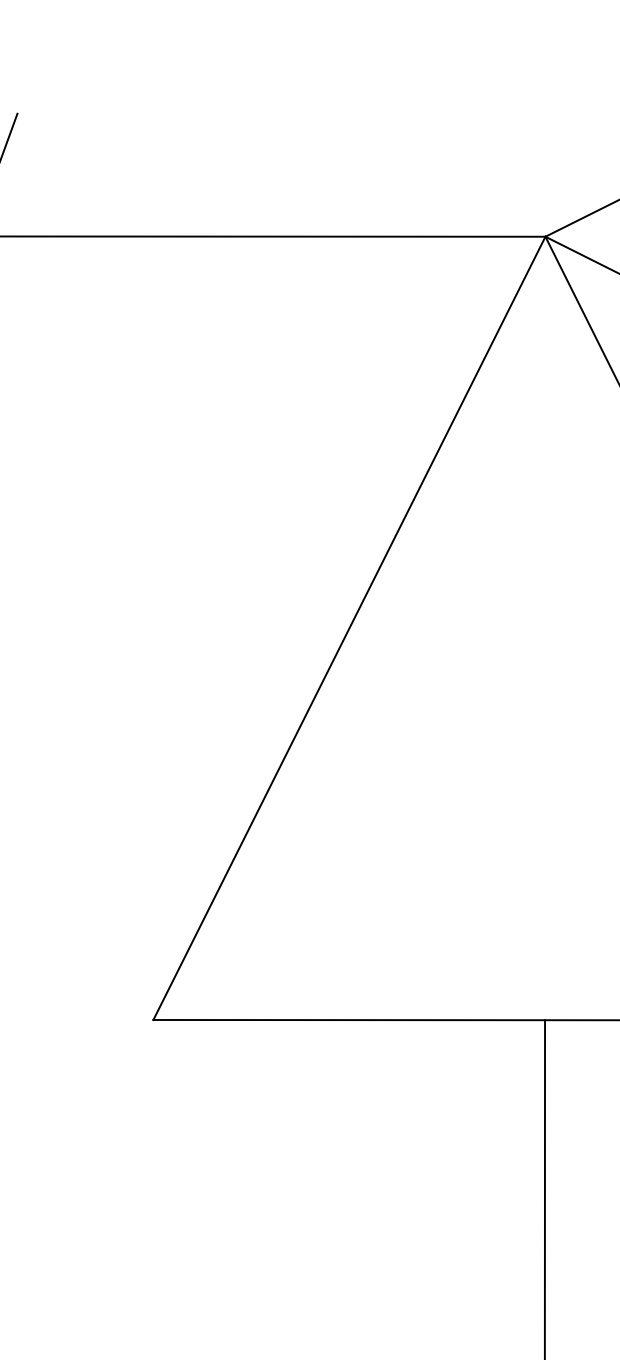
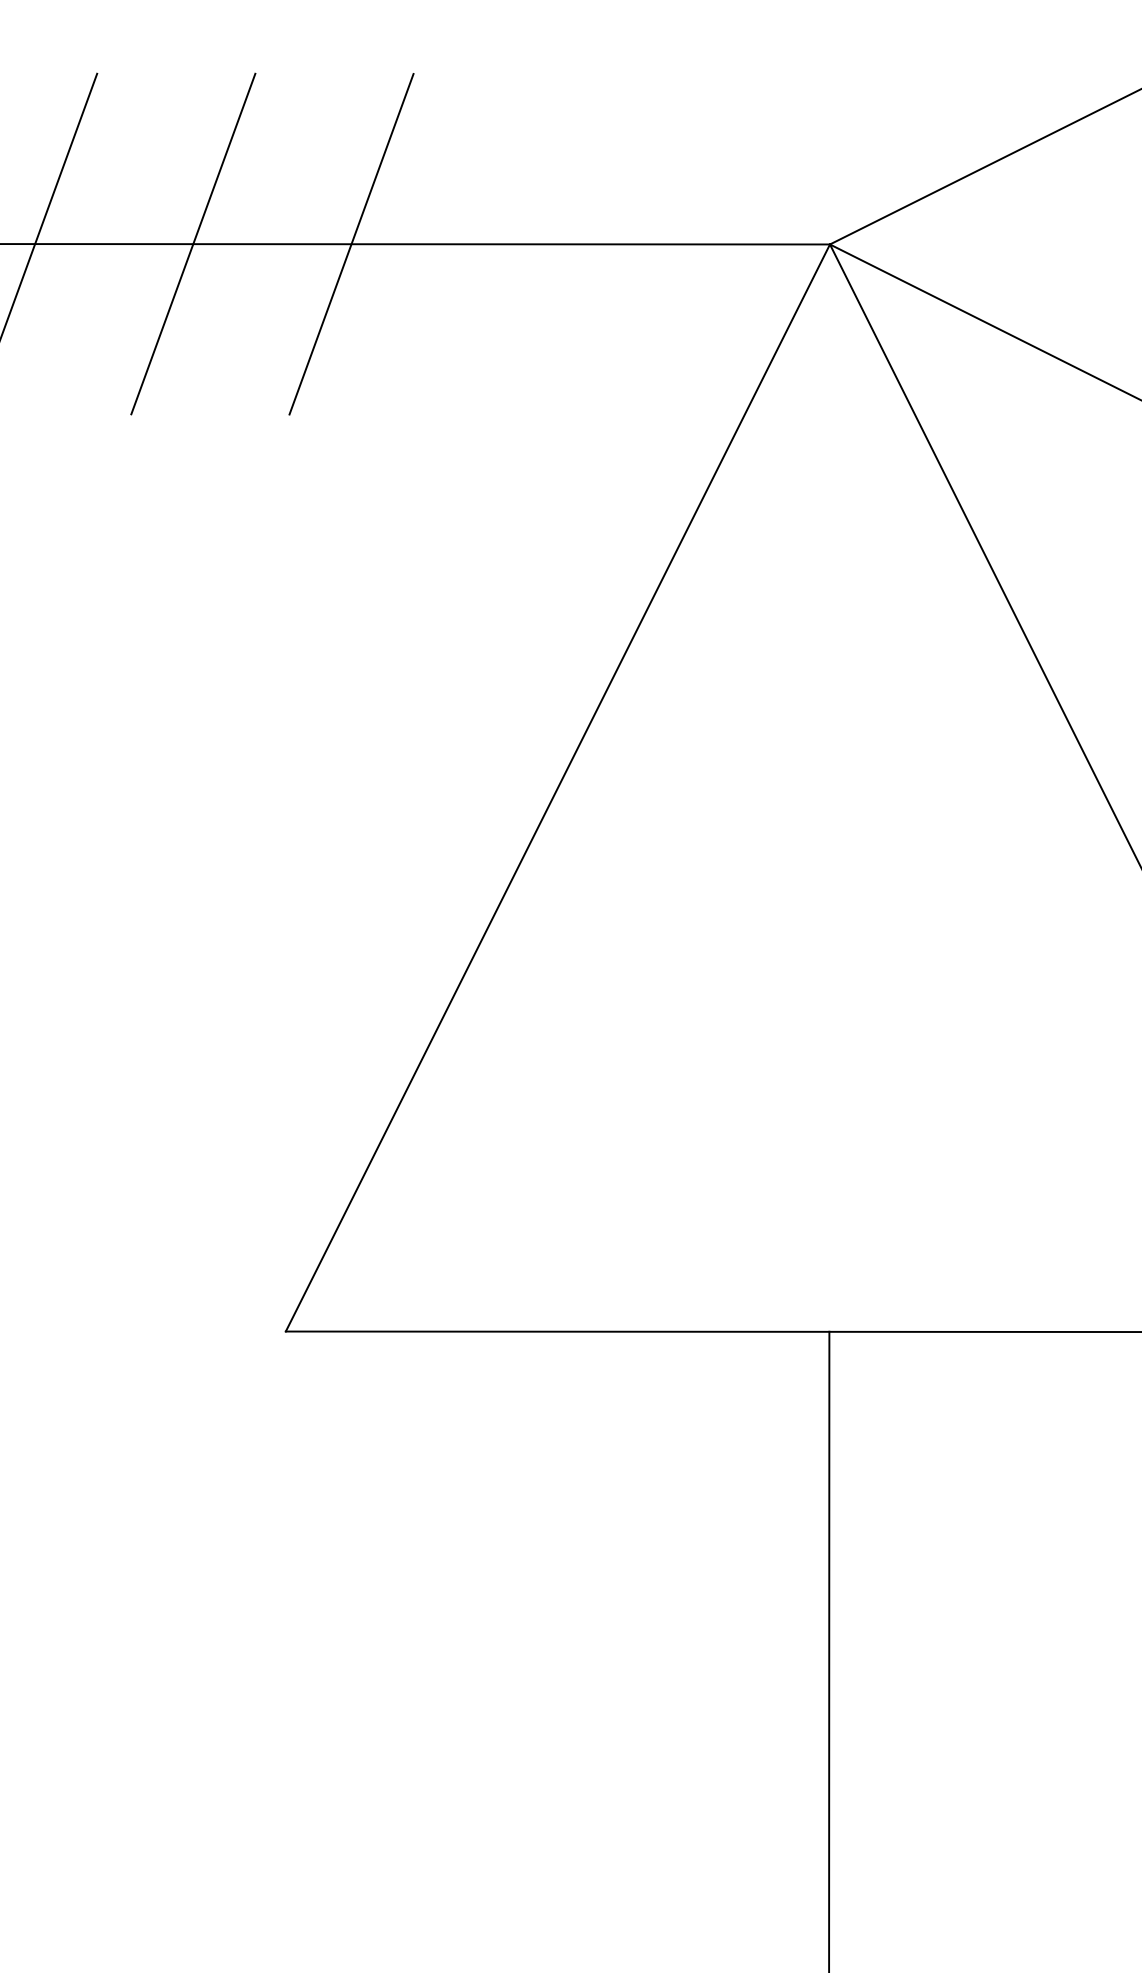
line: (86, 236) -> (193, 243), added
line: (200, 236) -> (351, 244), added

